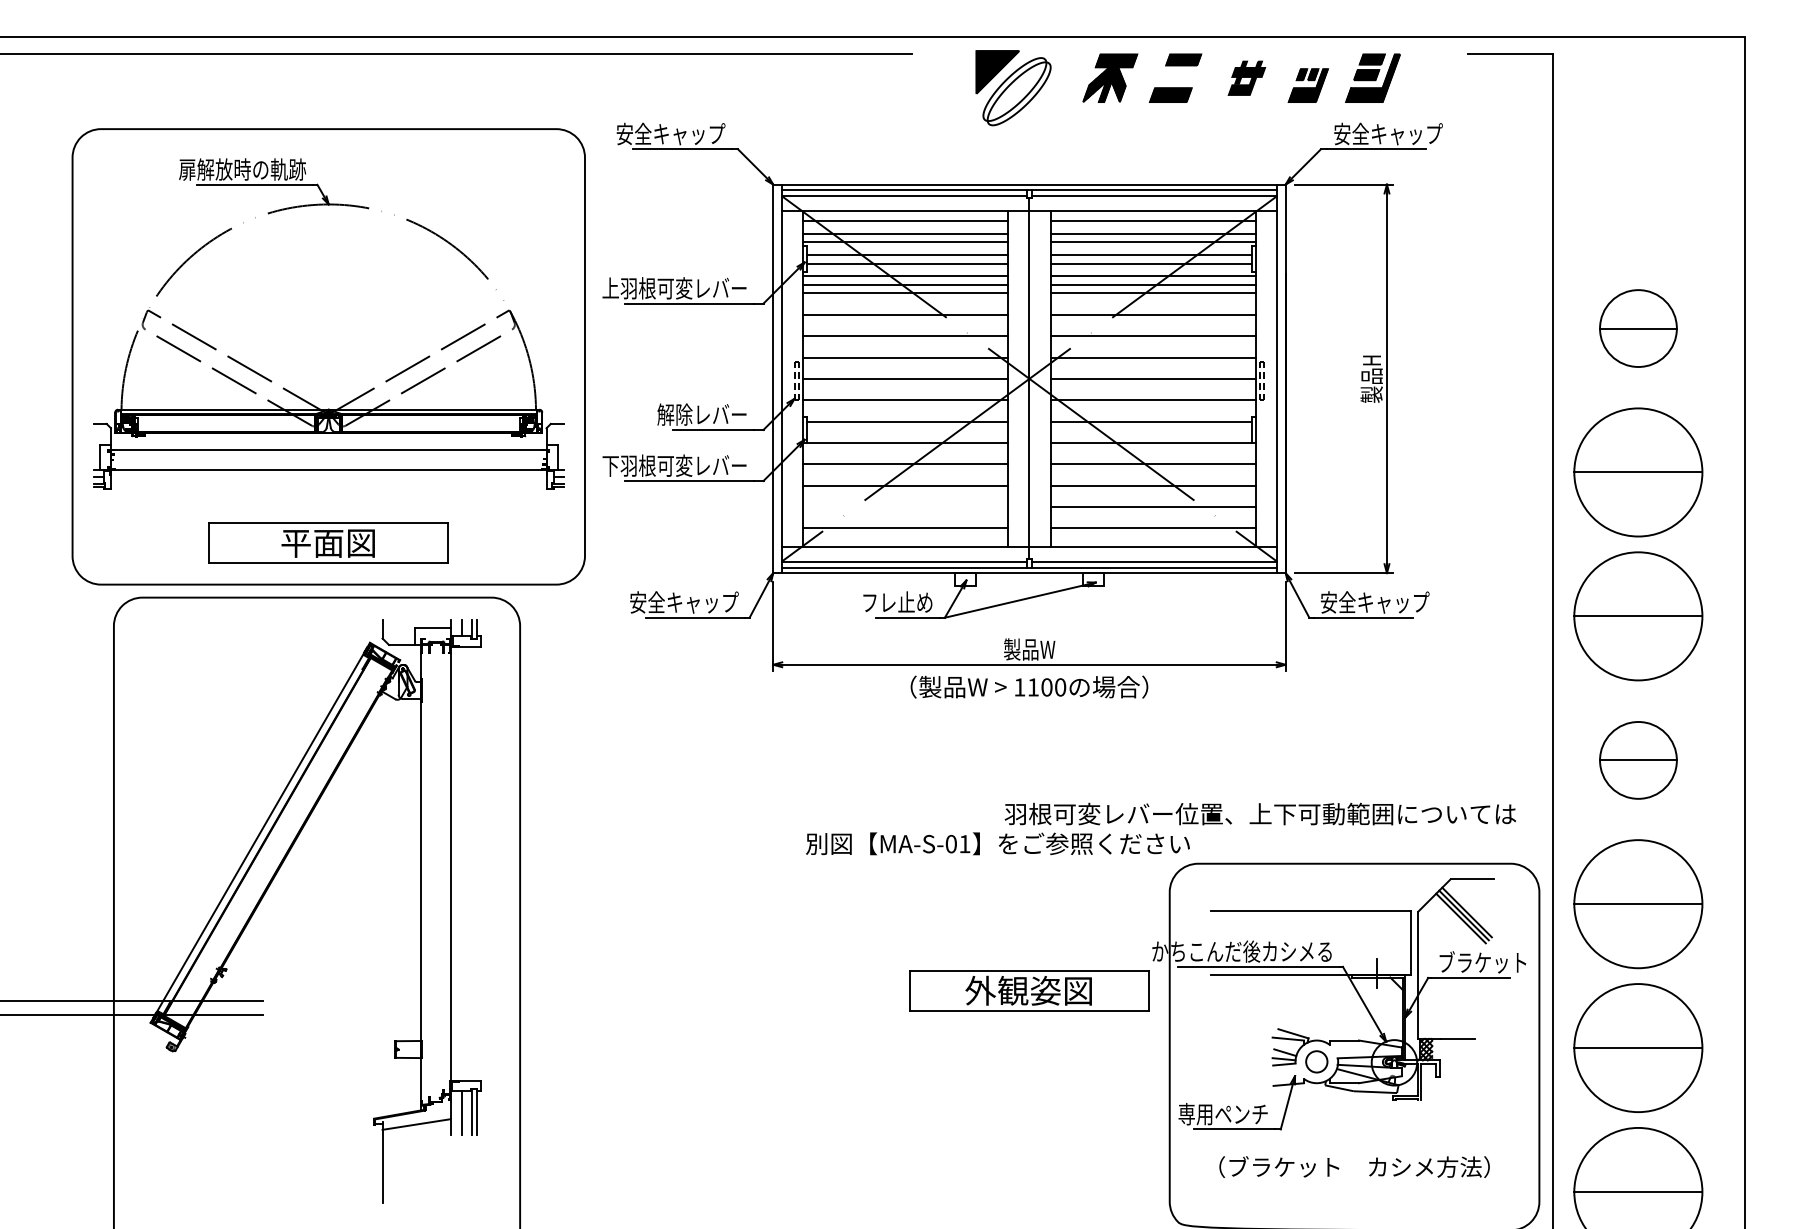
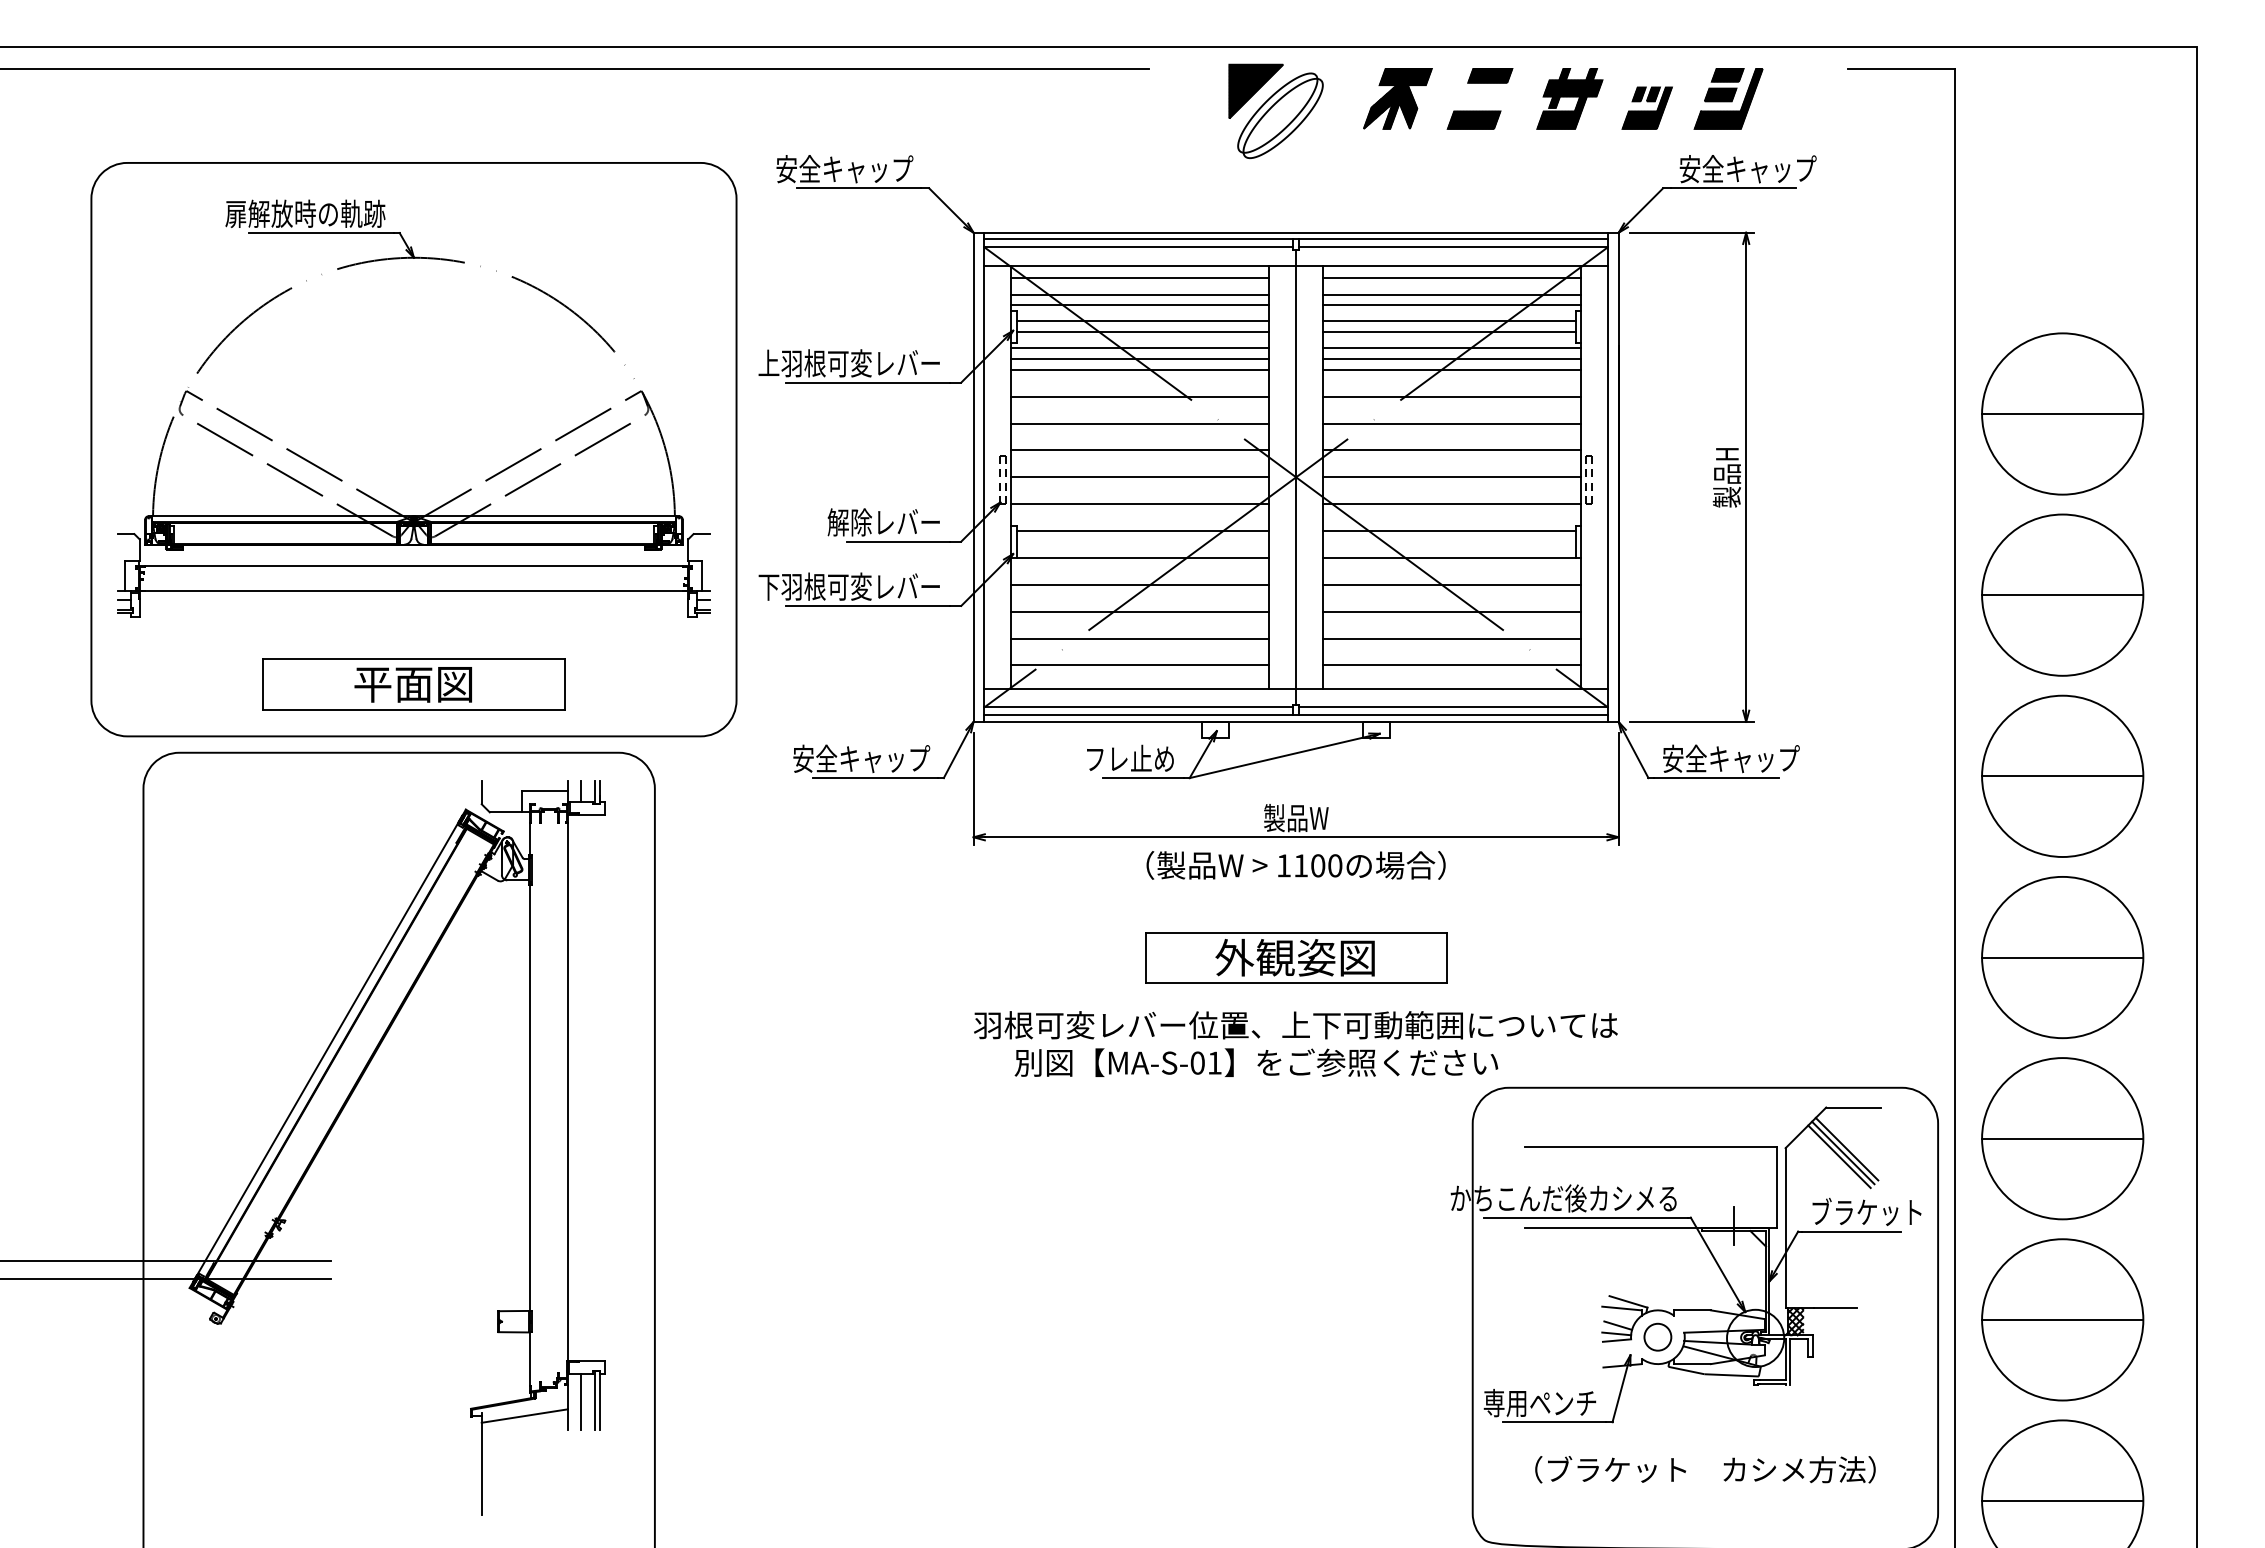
part: (1246, 77) -> (1569, 98), size x1.43
part: (1638, 328) -> (2062, 413), size x1.67
line: (905, 506) -> (1140, 638), added
part: (1638, 760) -> (2062, 957), size x1.67
text: (1260, 814) -> (1295, 1025), moved
part: (1029, 990) -> (1296, 957), moved

